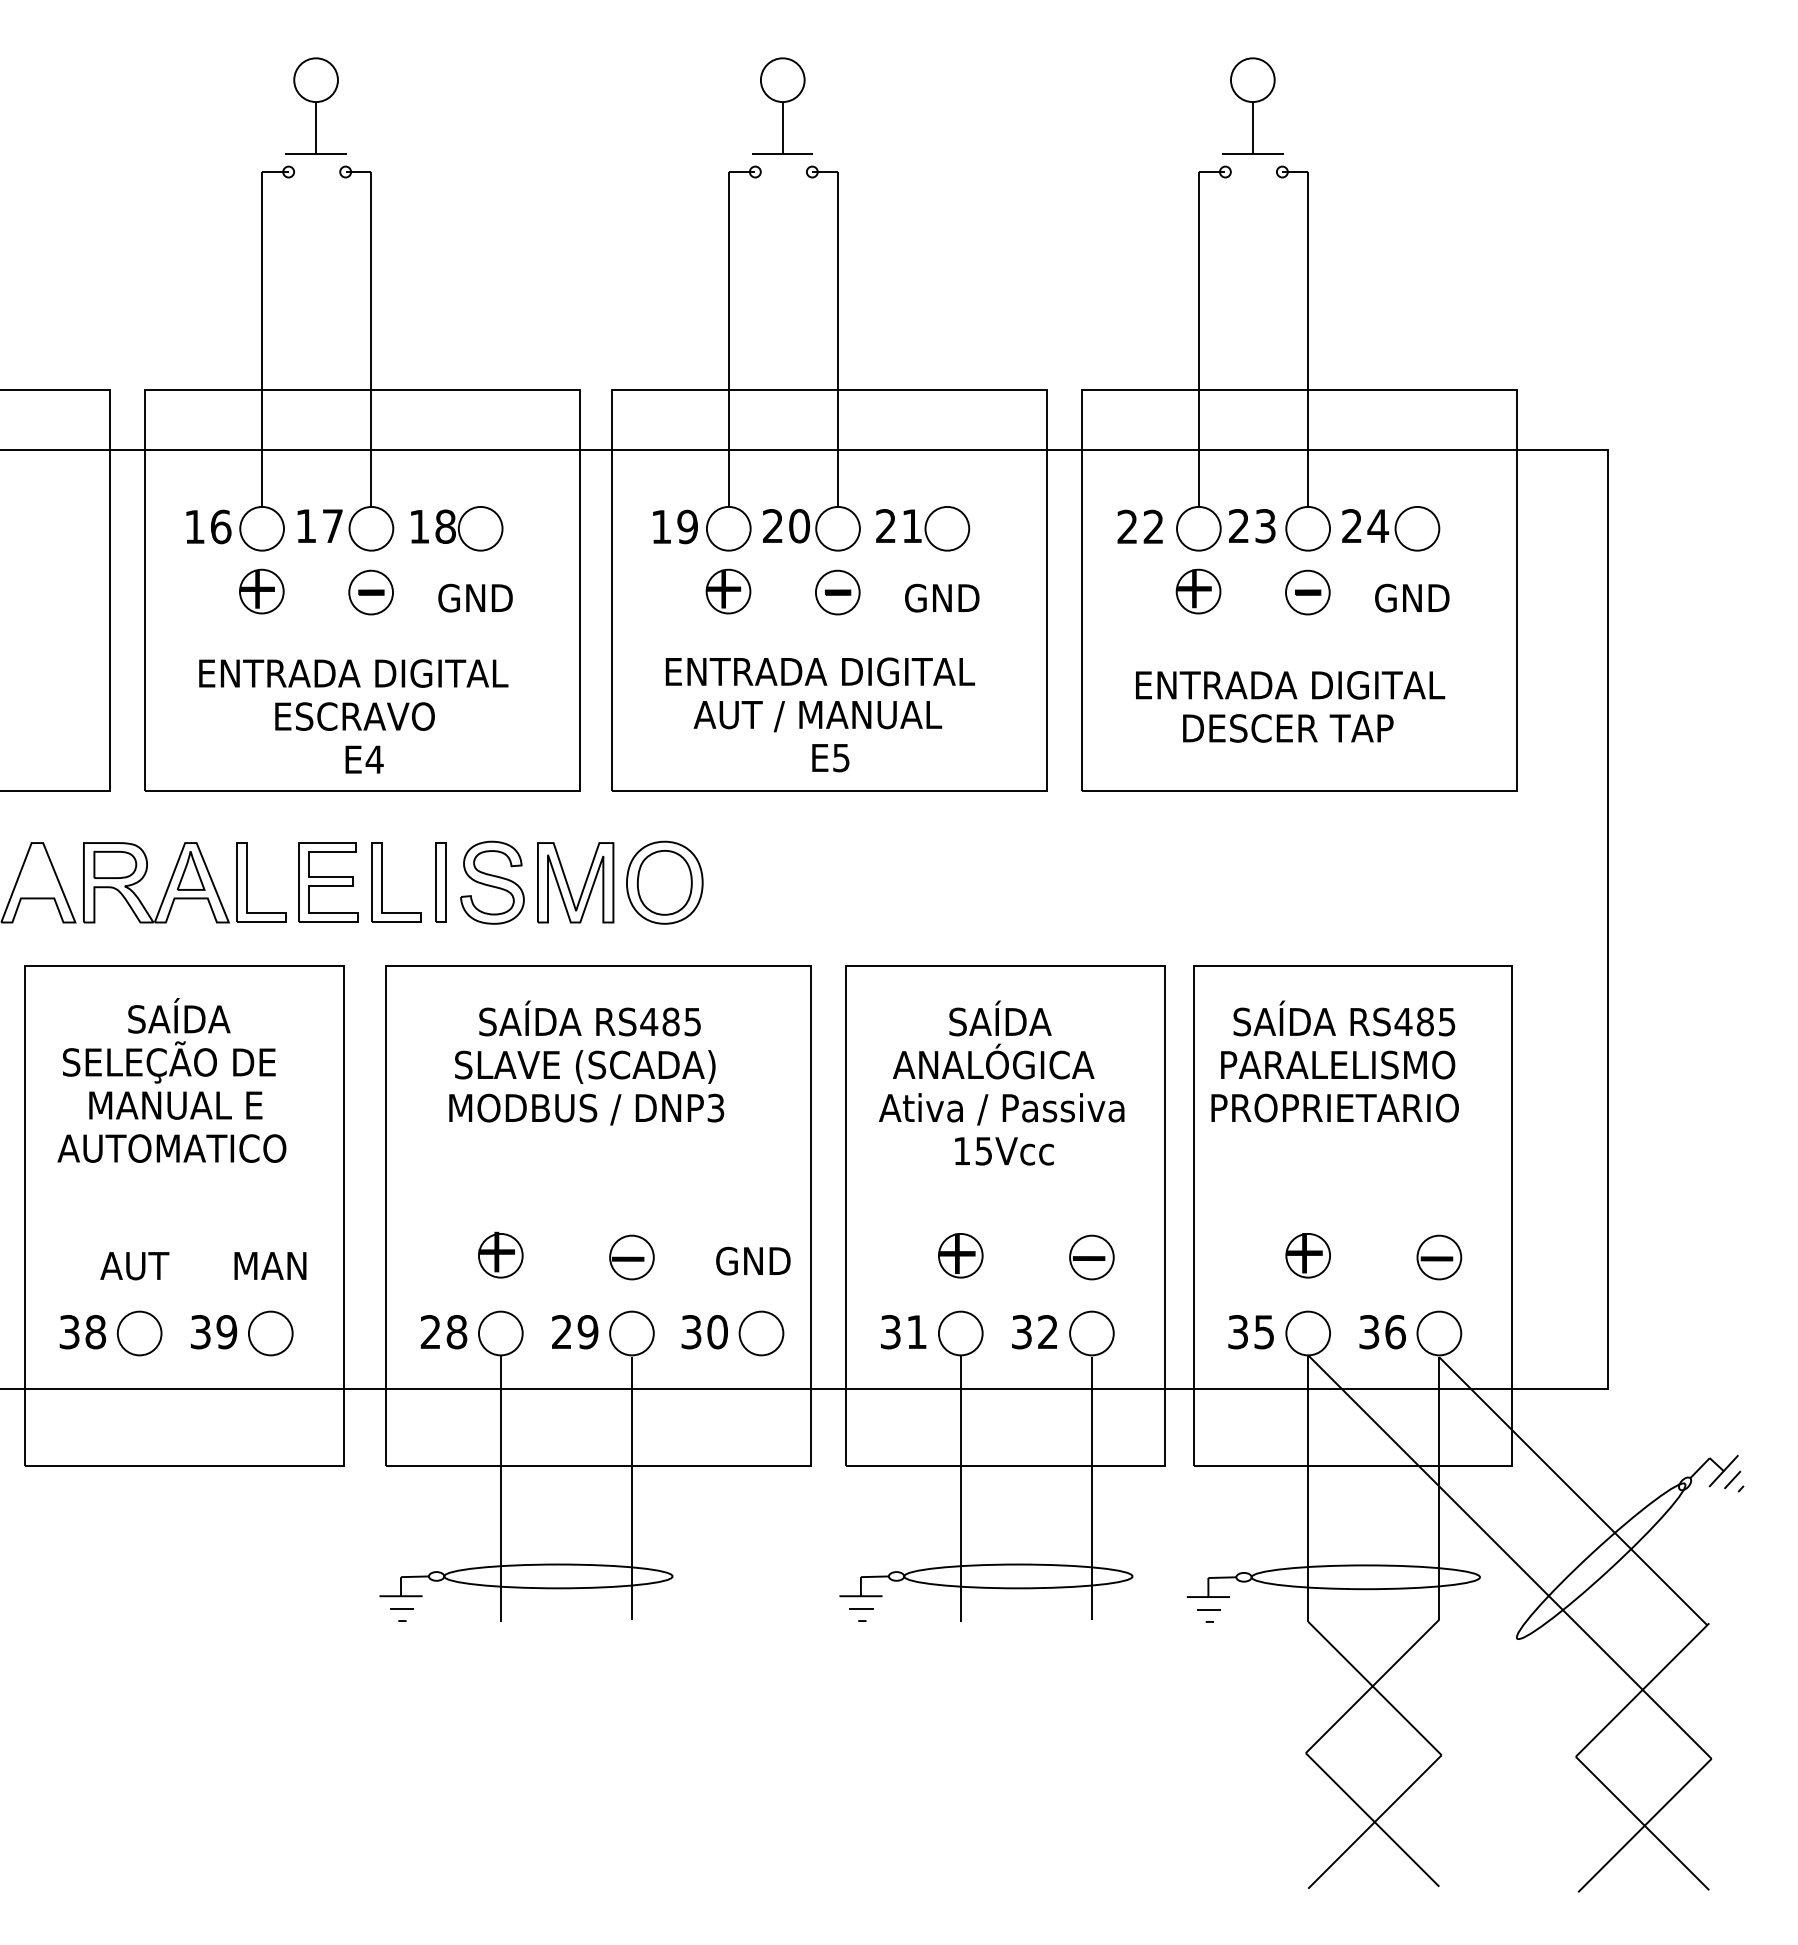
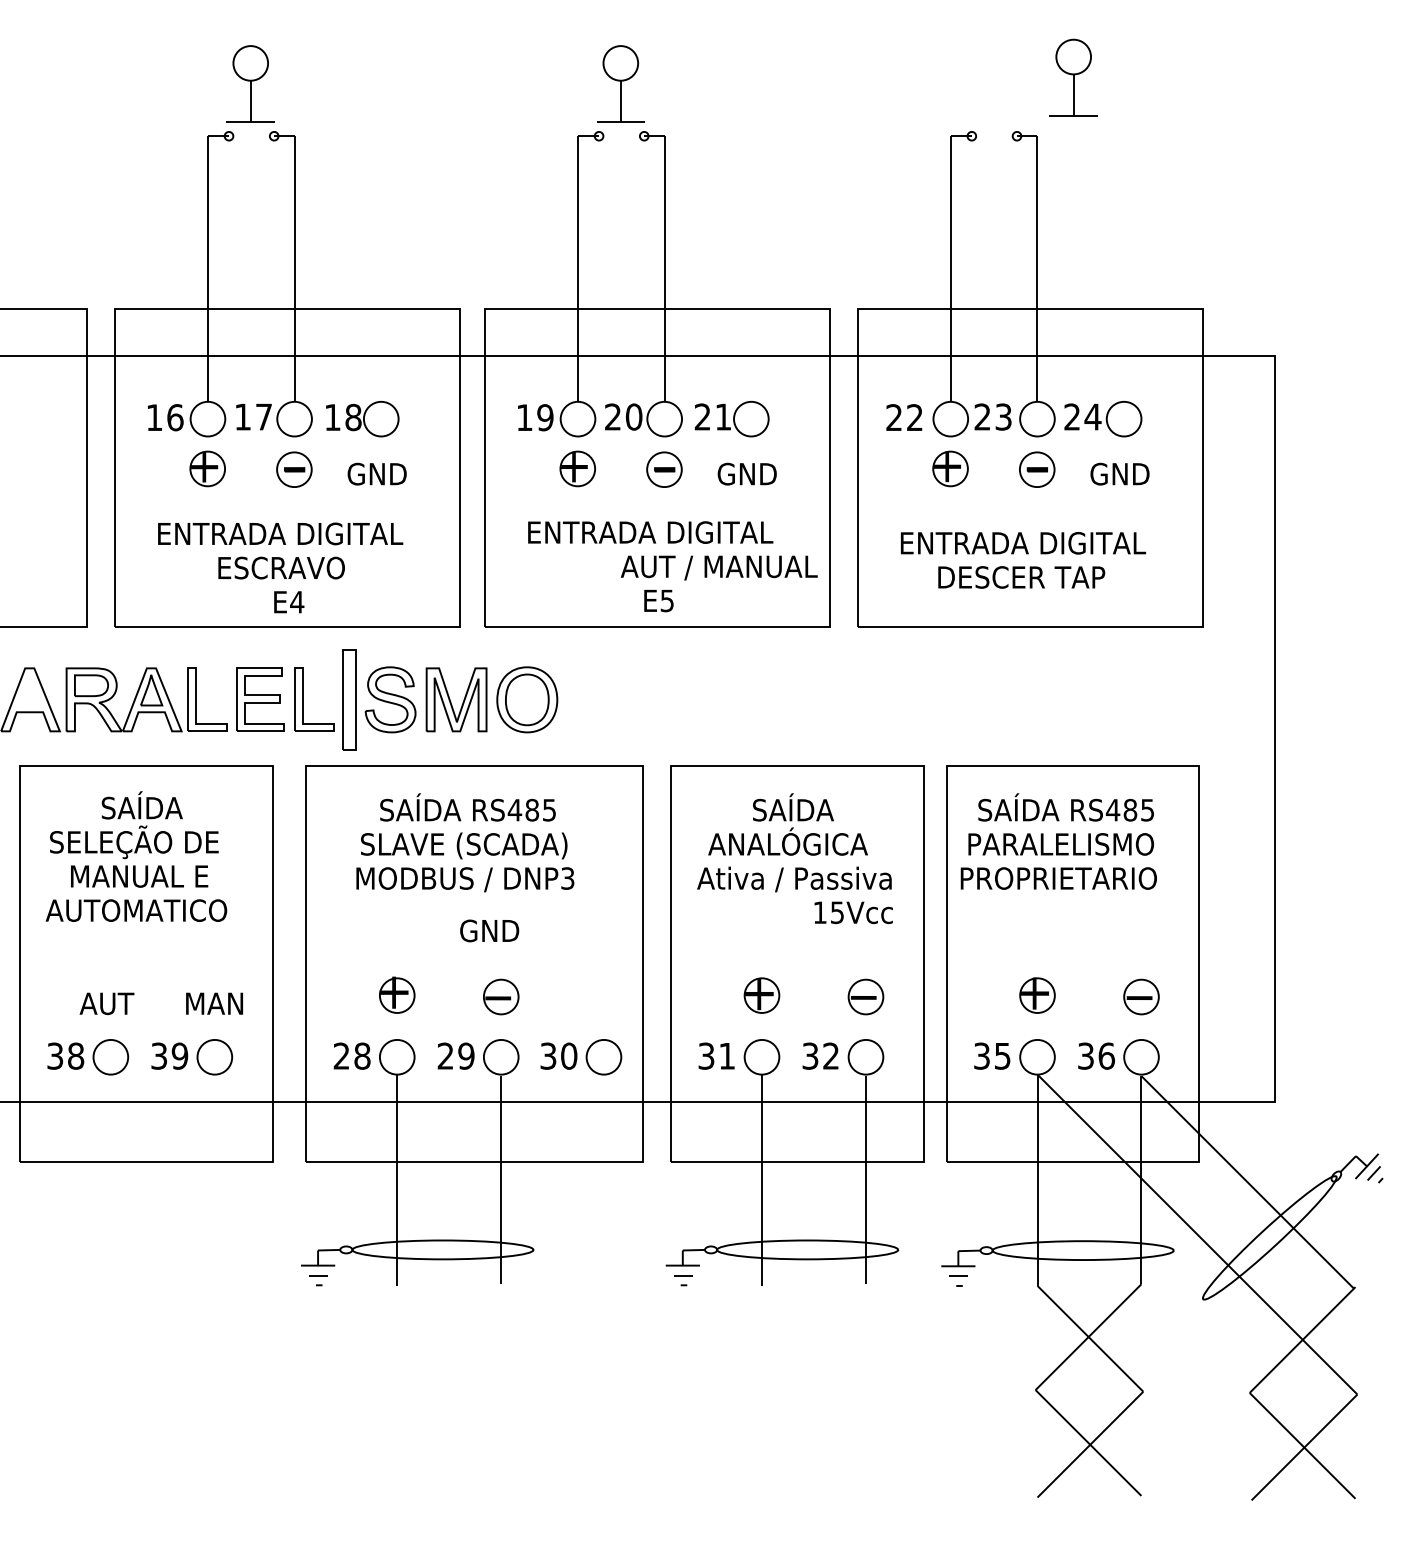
part: (1252, 105) -> (1073, 77), moved
text: (817, 716) -> (718, 567), moved
part: (440, 882) -> (349, 699), size x1.6
text: (1004, 1151) -> (853, 912), moved
text: (753, 1260) -> (489, 930), moved

